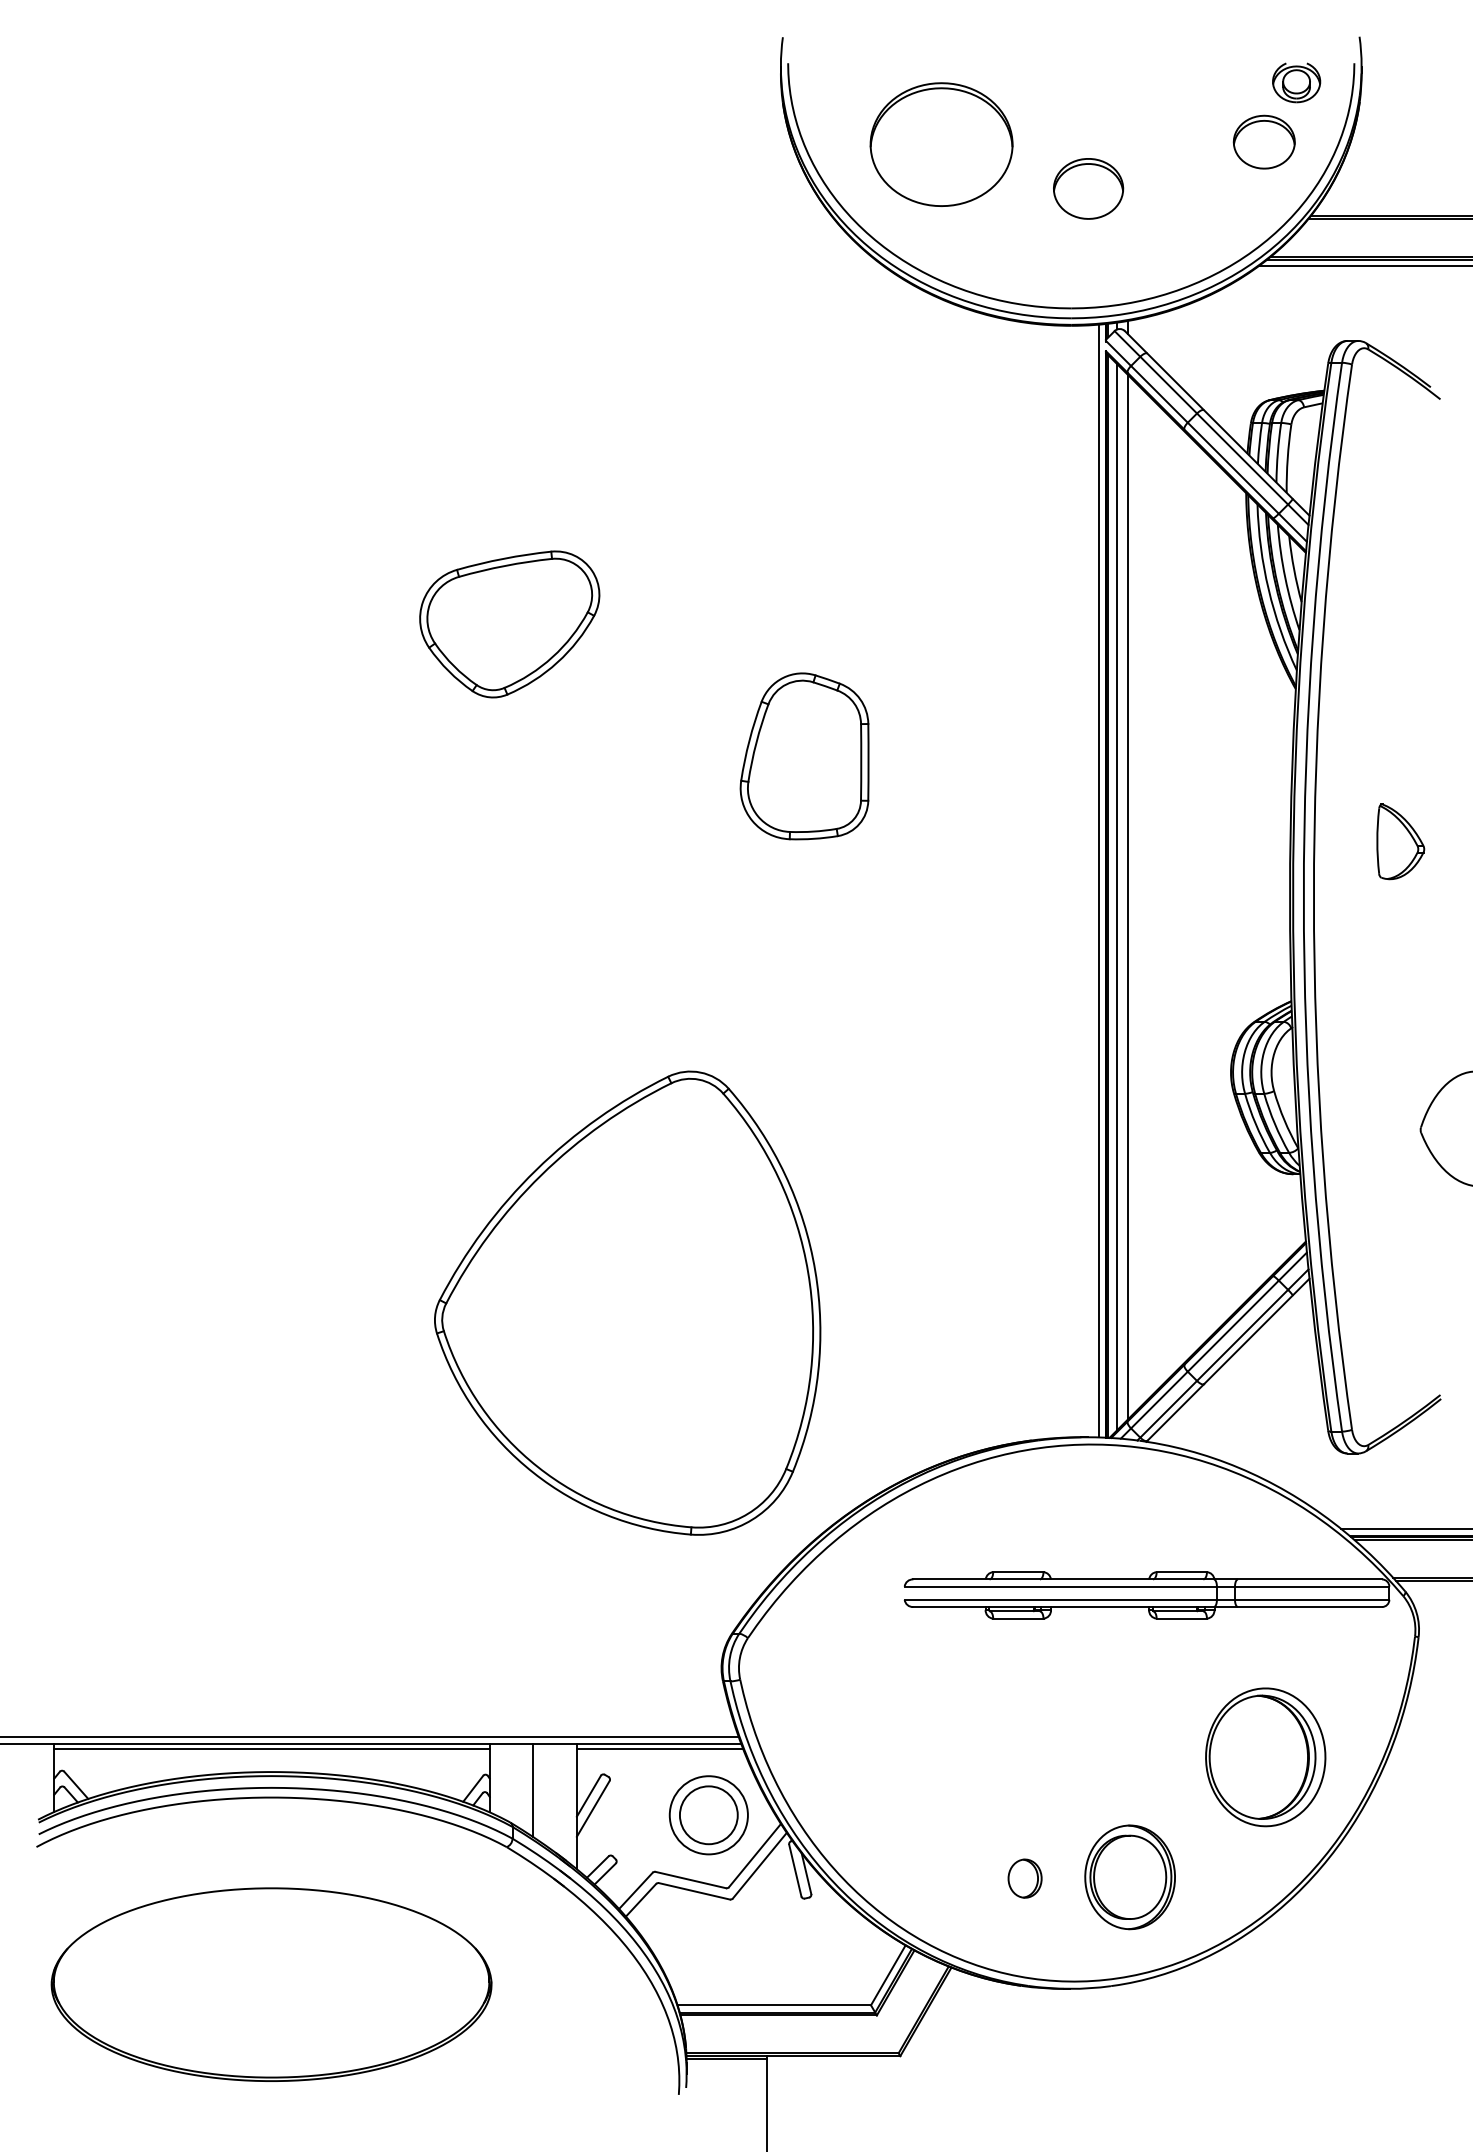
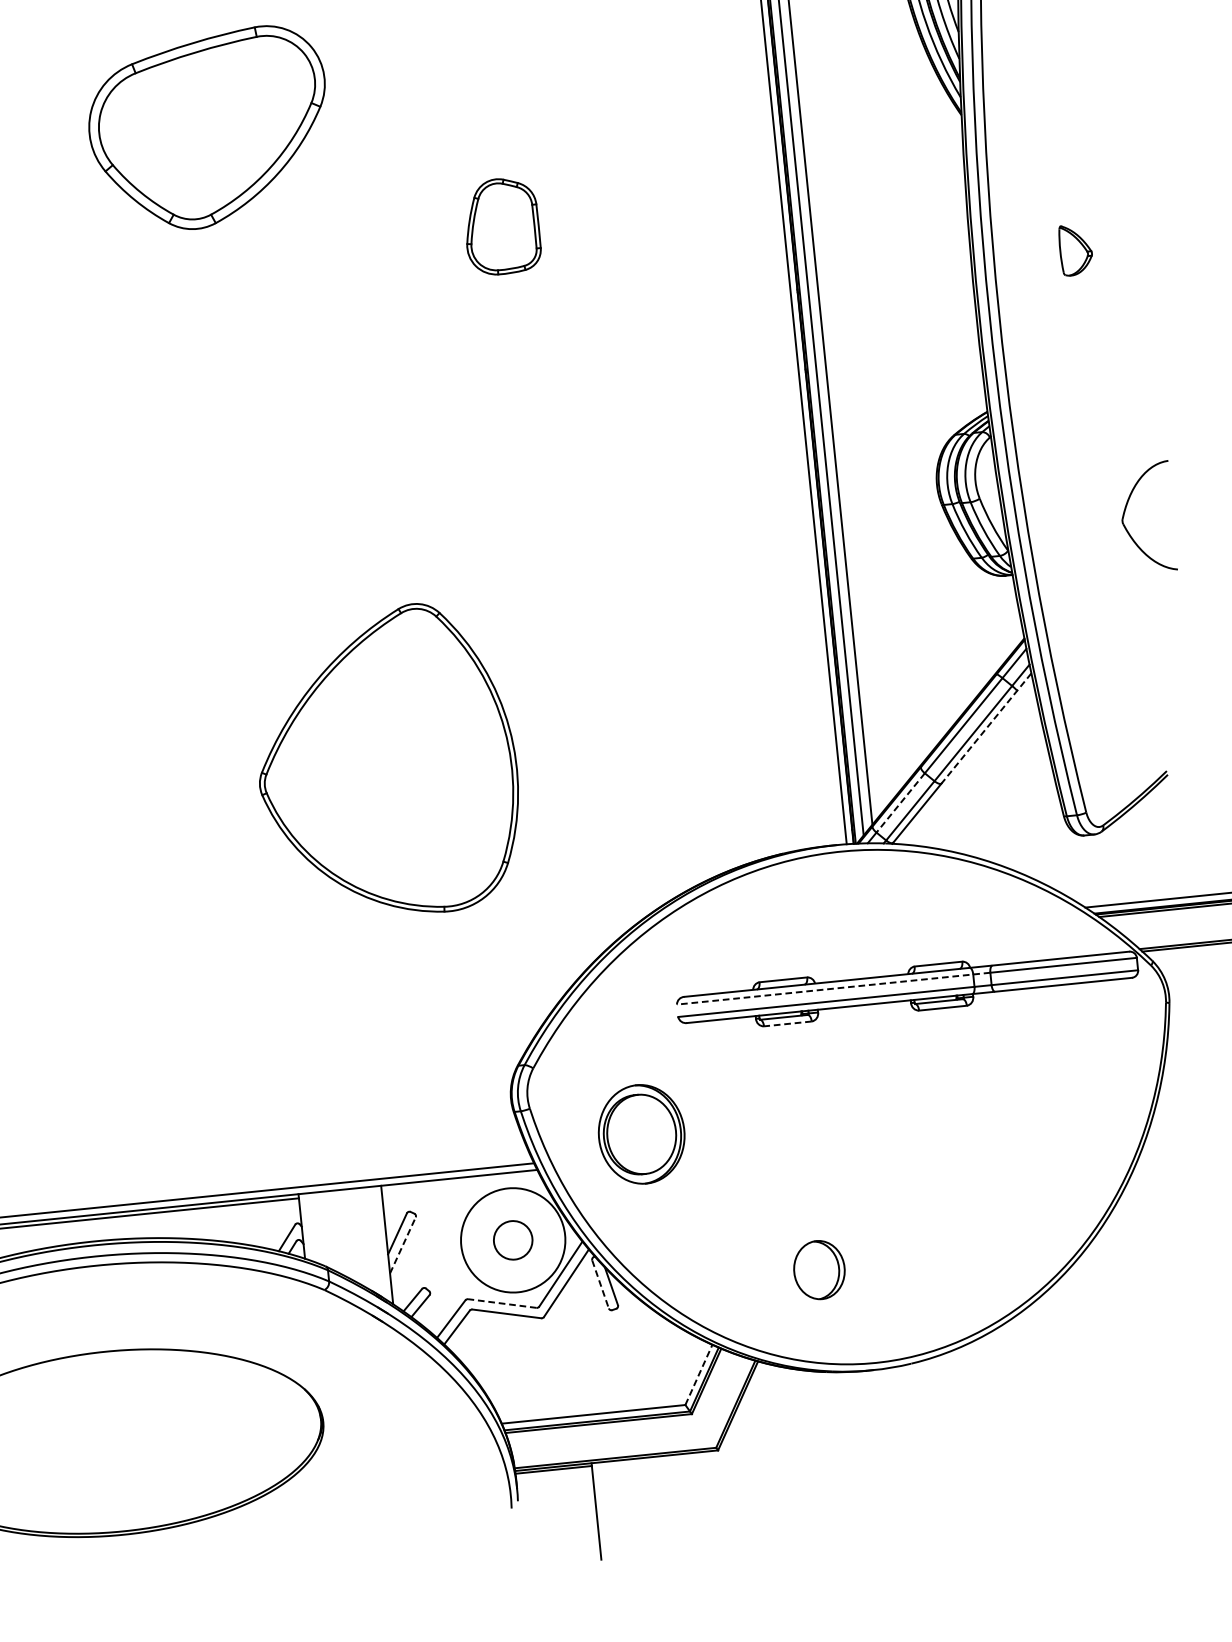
part: (509, 624) -> (209, 129), size x1.4
part: (804, 756) -> (501, 226), size x0.6
part: (1400, 841) -> (1075, 249), size x0.7
part: (627, 1302) -> (386, 761), size x0.7
line: (1256, 1331) -> (986, 728), solid -> dashed
line: (1159, 1400) -> (900, 803), solid -> dashed
line: (1069, 1586) -> (833, 988), solid -> dashed
line: (1017, 1618) -> (787, 1023), solid -> dashed
line: (659, 1748) -> (459, 1181), removed
part: (1265, 1757) -> (1035, 1131), removed
line: (533, 1790) -> (344, 1233), removed
line: (593, 1808) -> (403, 1245), solid -> dashed
circle: (708, 1815) -> (512, 1240), size x0.7
circle: (708, 1815) -> (512, 1240), size x1.4
line: (795, 1870) -> (600, 1284), solid -> dashed
part: (1129, 1877) -> (641, 1134), moved
part: (1024, 1878) -> (818, 1269), size x1.6
line: (690, 1879) -> (501, 1303), solid -> dashed
line: (888, 1975) -> (699, 1375), solid -> dashed

